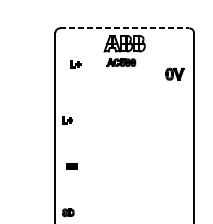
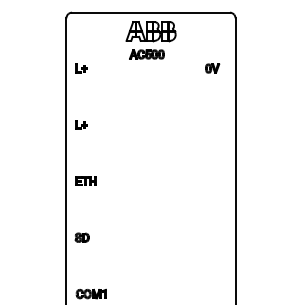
line: (124, 28) -> (150, 12), dashed -> solid
part: (75, 64) -> (81, 68), moved
part: (175, 74) -> (212, 68), size x0.62
part: (71, 165) -> (85, 180), size x1.67

